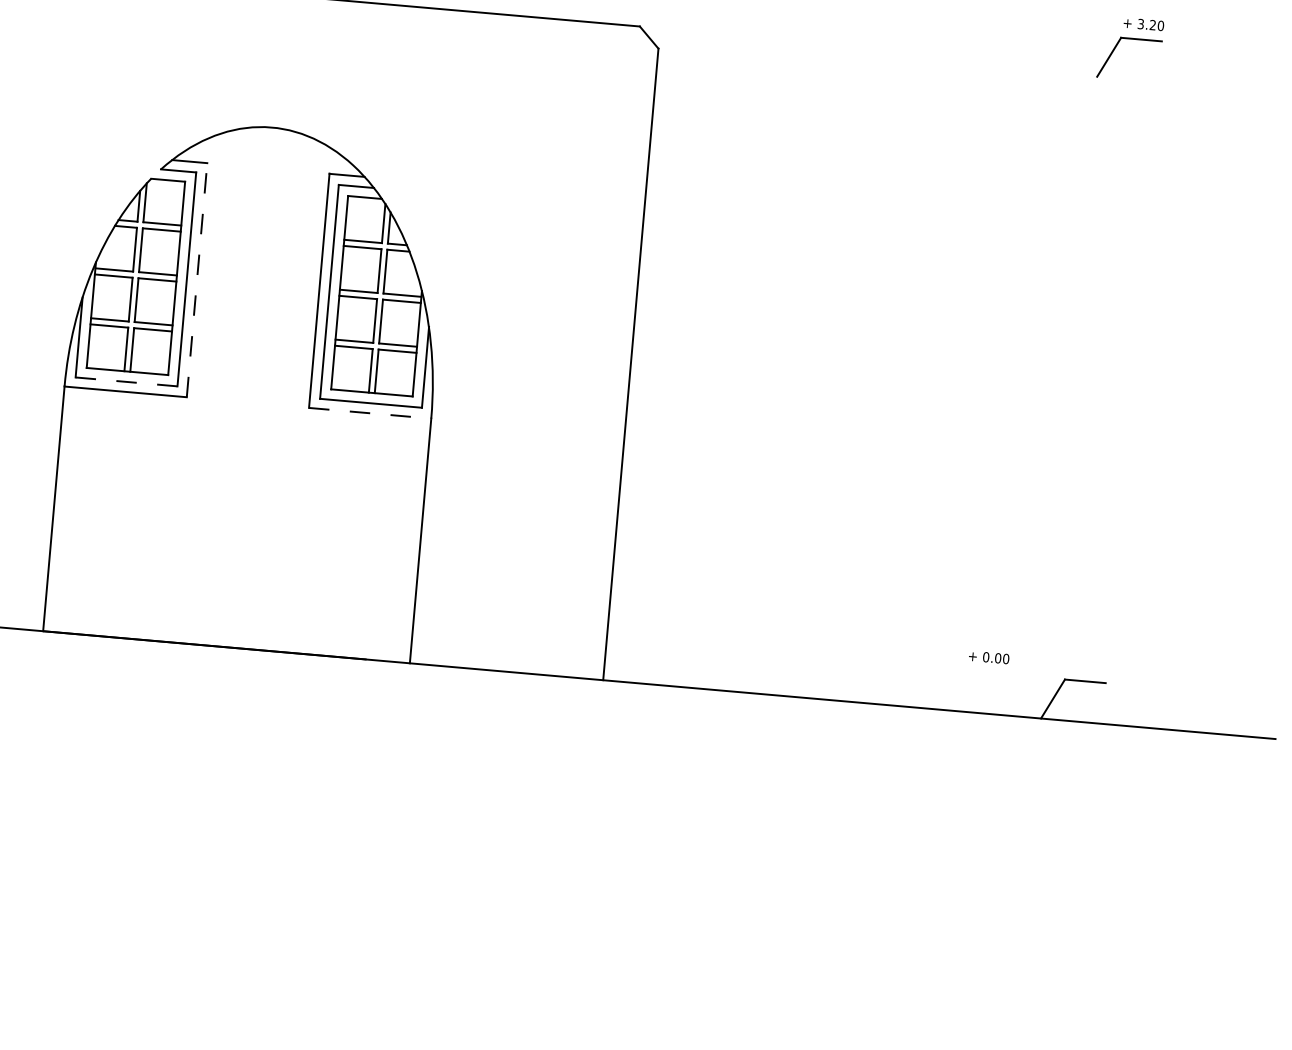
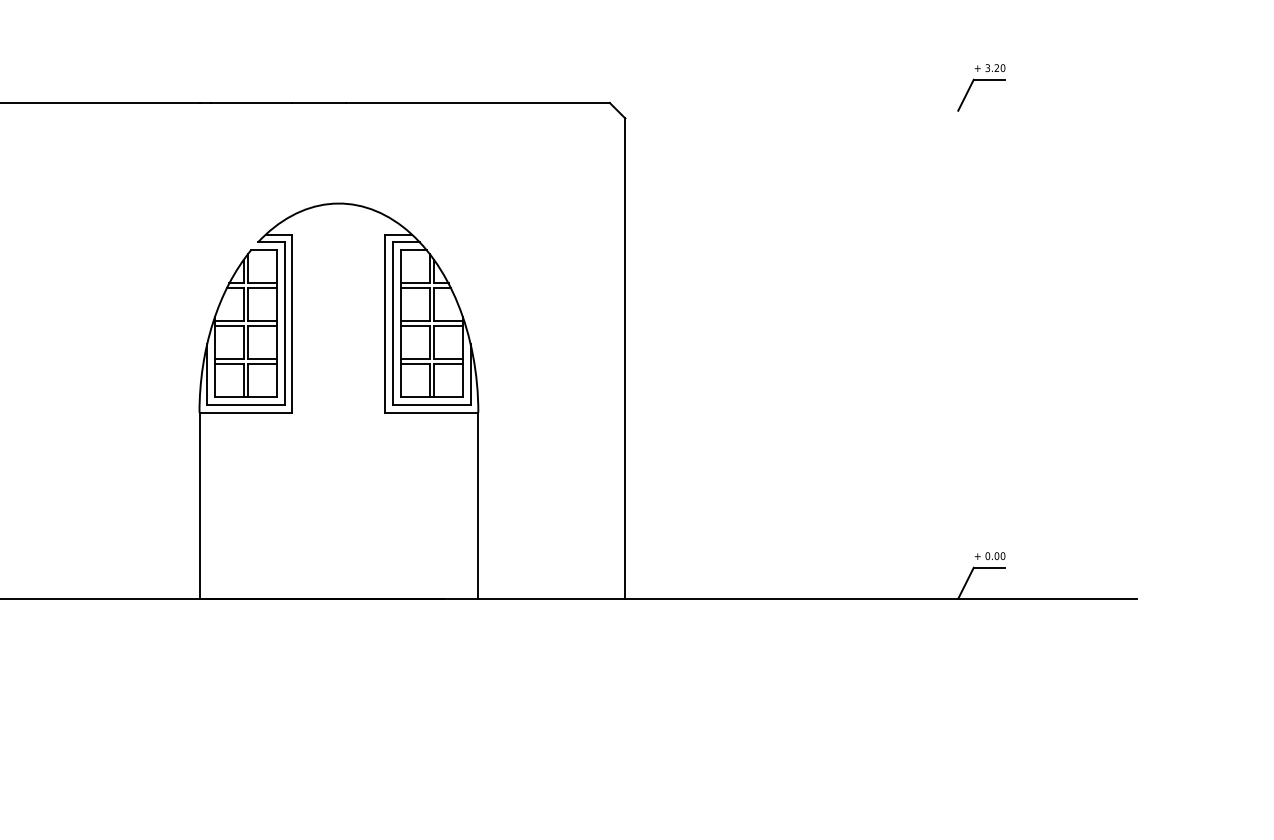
line: (197, 279) -> (292, 323), dashed -> solid
line: (125, 382) -> (245, 405), dashed -> solid
line: (371, 413) -> (432, 412), dashed -> solid
text: (988, 656) -> (989, 555), moved

